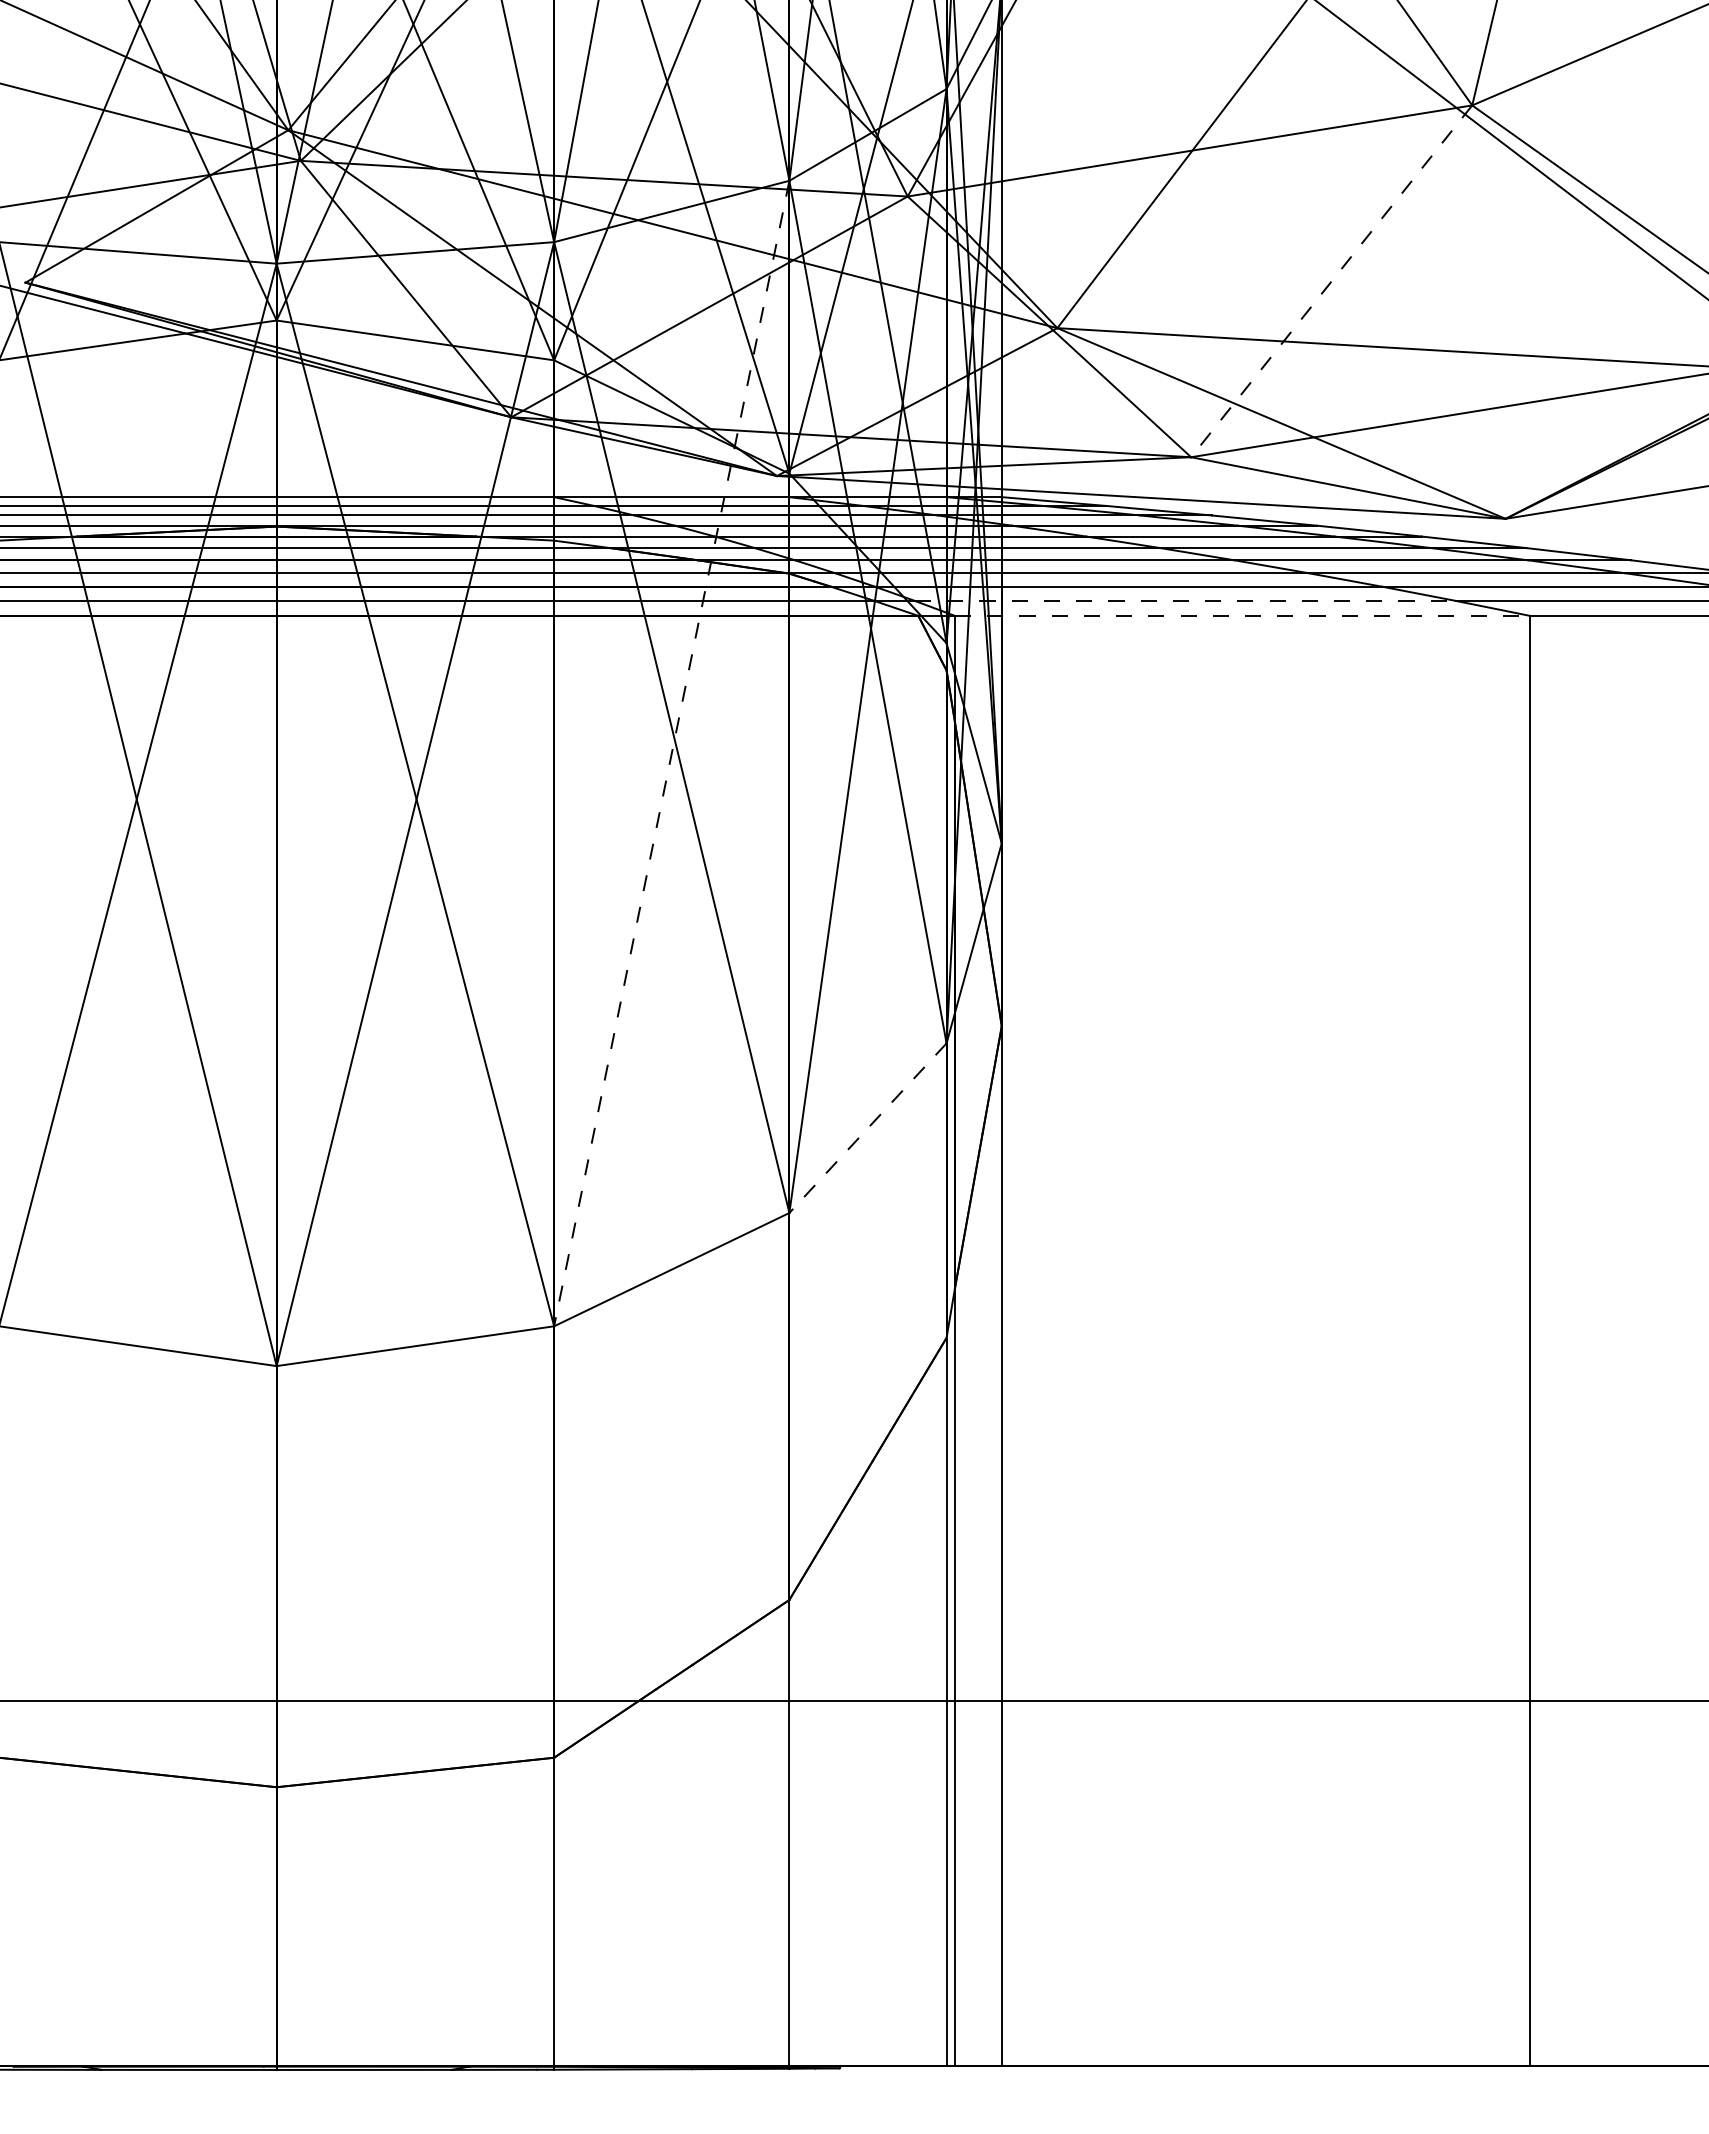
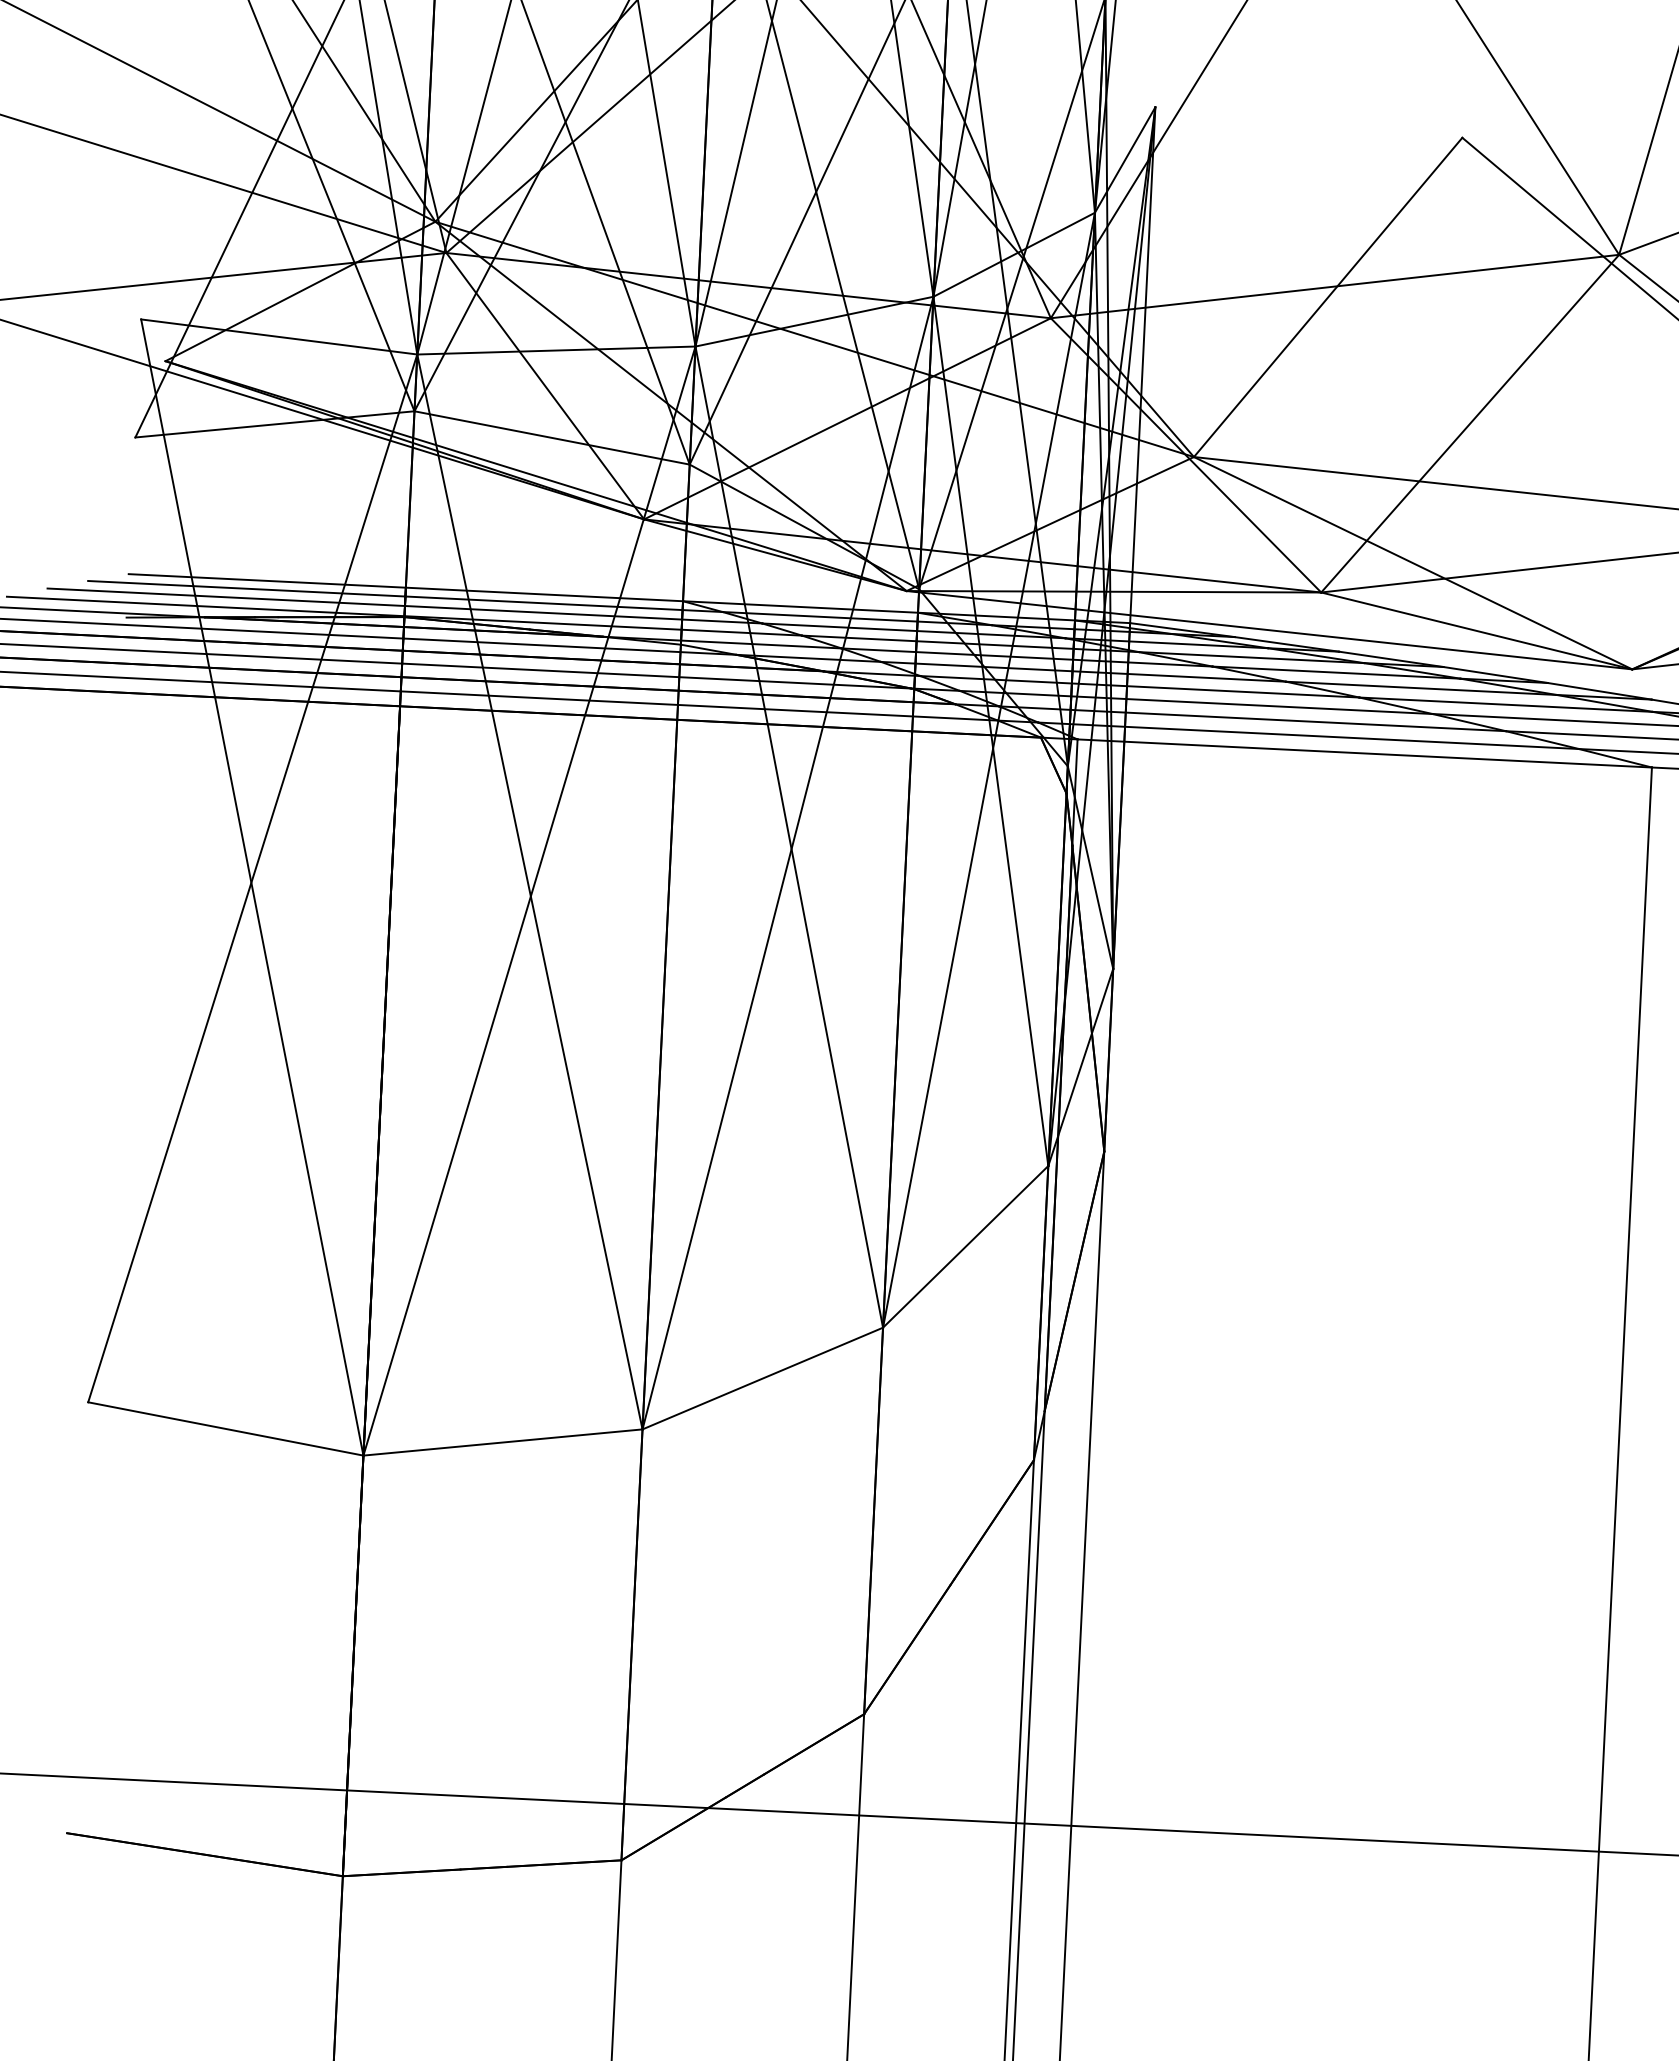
line: (1331, 281) -> (1469, 423), dashed -> solid
line: (1185, 600) -> (1308, 735), dashed -> solid
line: (1242, 615) -> (1364, 753), dashed -> solid
line: (671, 753) -> (787, 863), dashed -> solid
line: (867, 1128) -> (965, 1247), dashed -> solid

